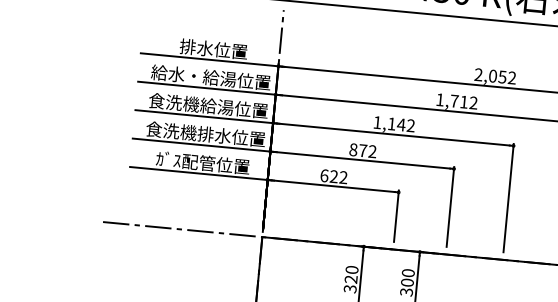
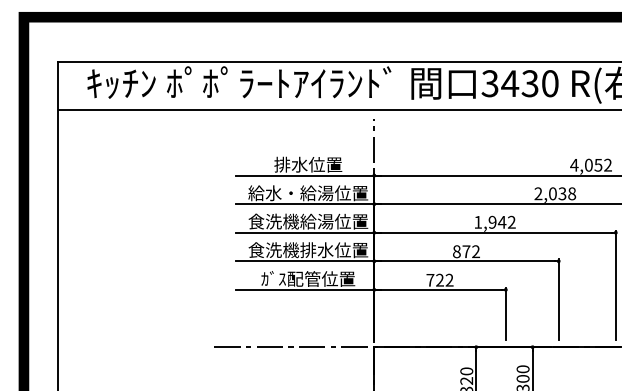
text: (478, 74) -> (574, 164), 2,052 -> 4,052
text: (457, 101) -> (555, 193), 1,712 -> 2,038
text: (391, 123) -> (492, 221), 1,142 -> 1,942
text: (324, 175) -> (430, 279), 622 -> 722

